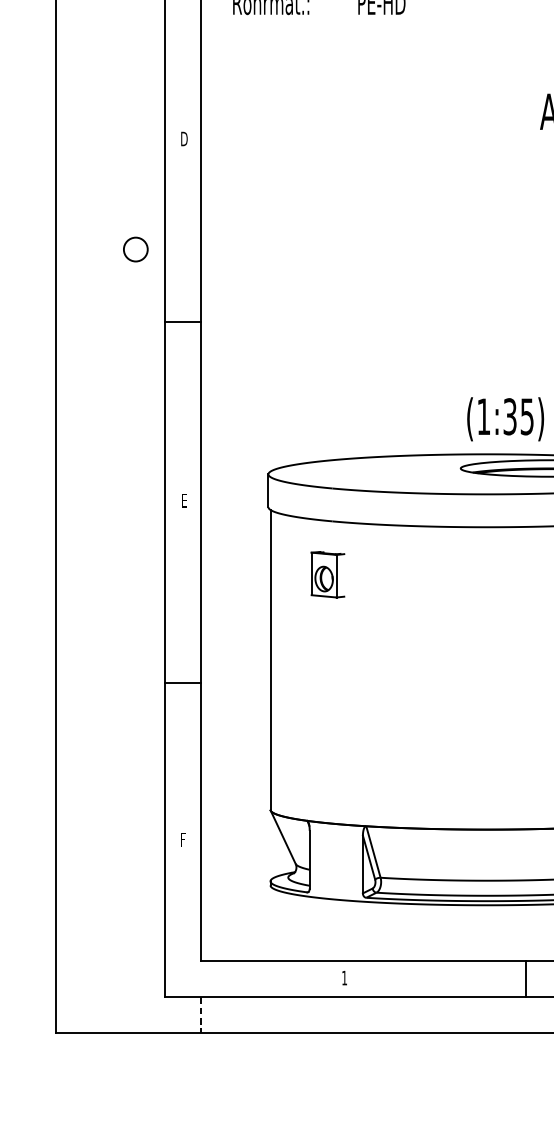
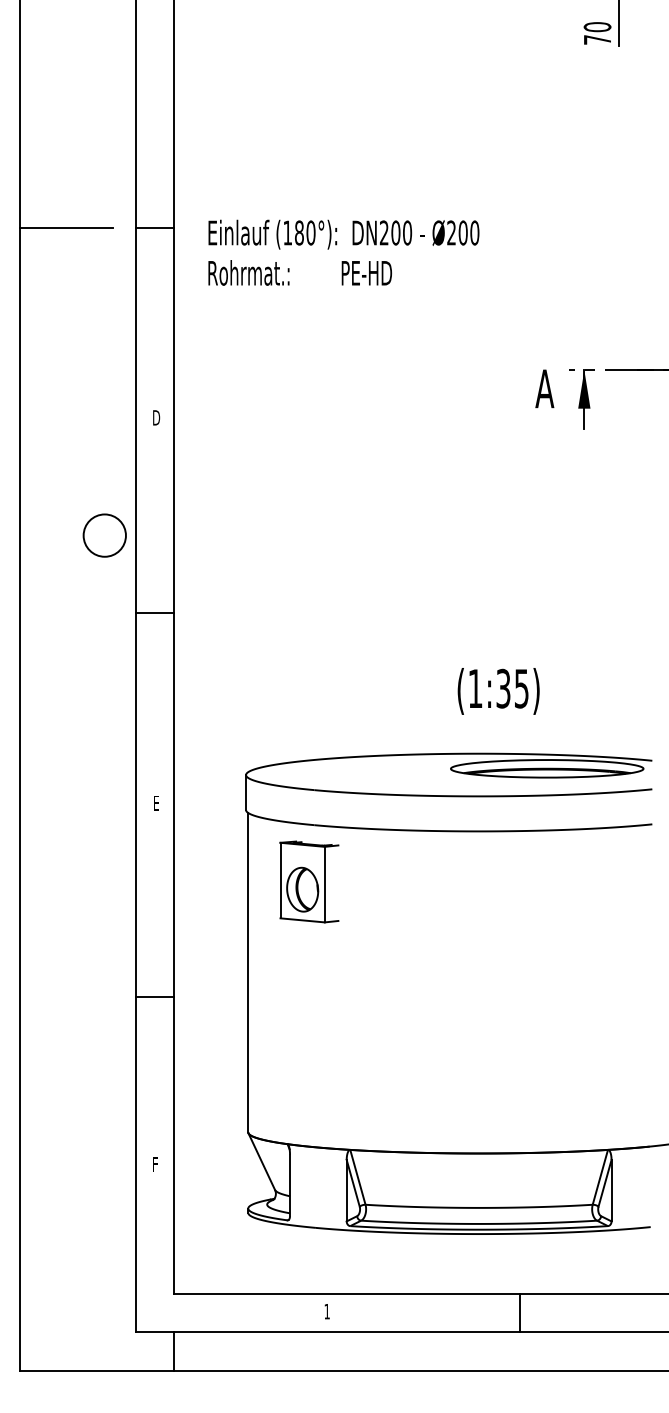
circle: (135, 249) -> (104, 535), size x1.67
text: (505, 419) -> (498, 691), moved
part: (327, 574) -> (309, 881), size x1.67
line: (201, 1015) -> (174, 1351), dashed -> solid

